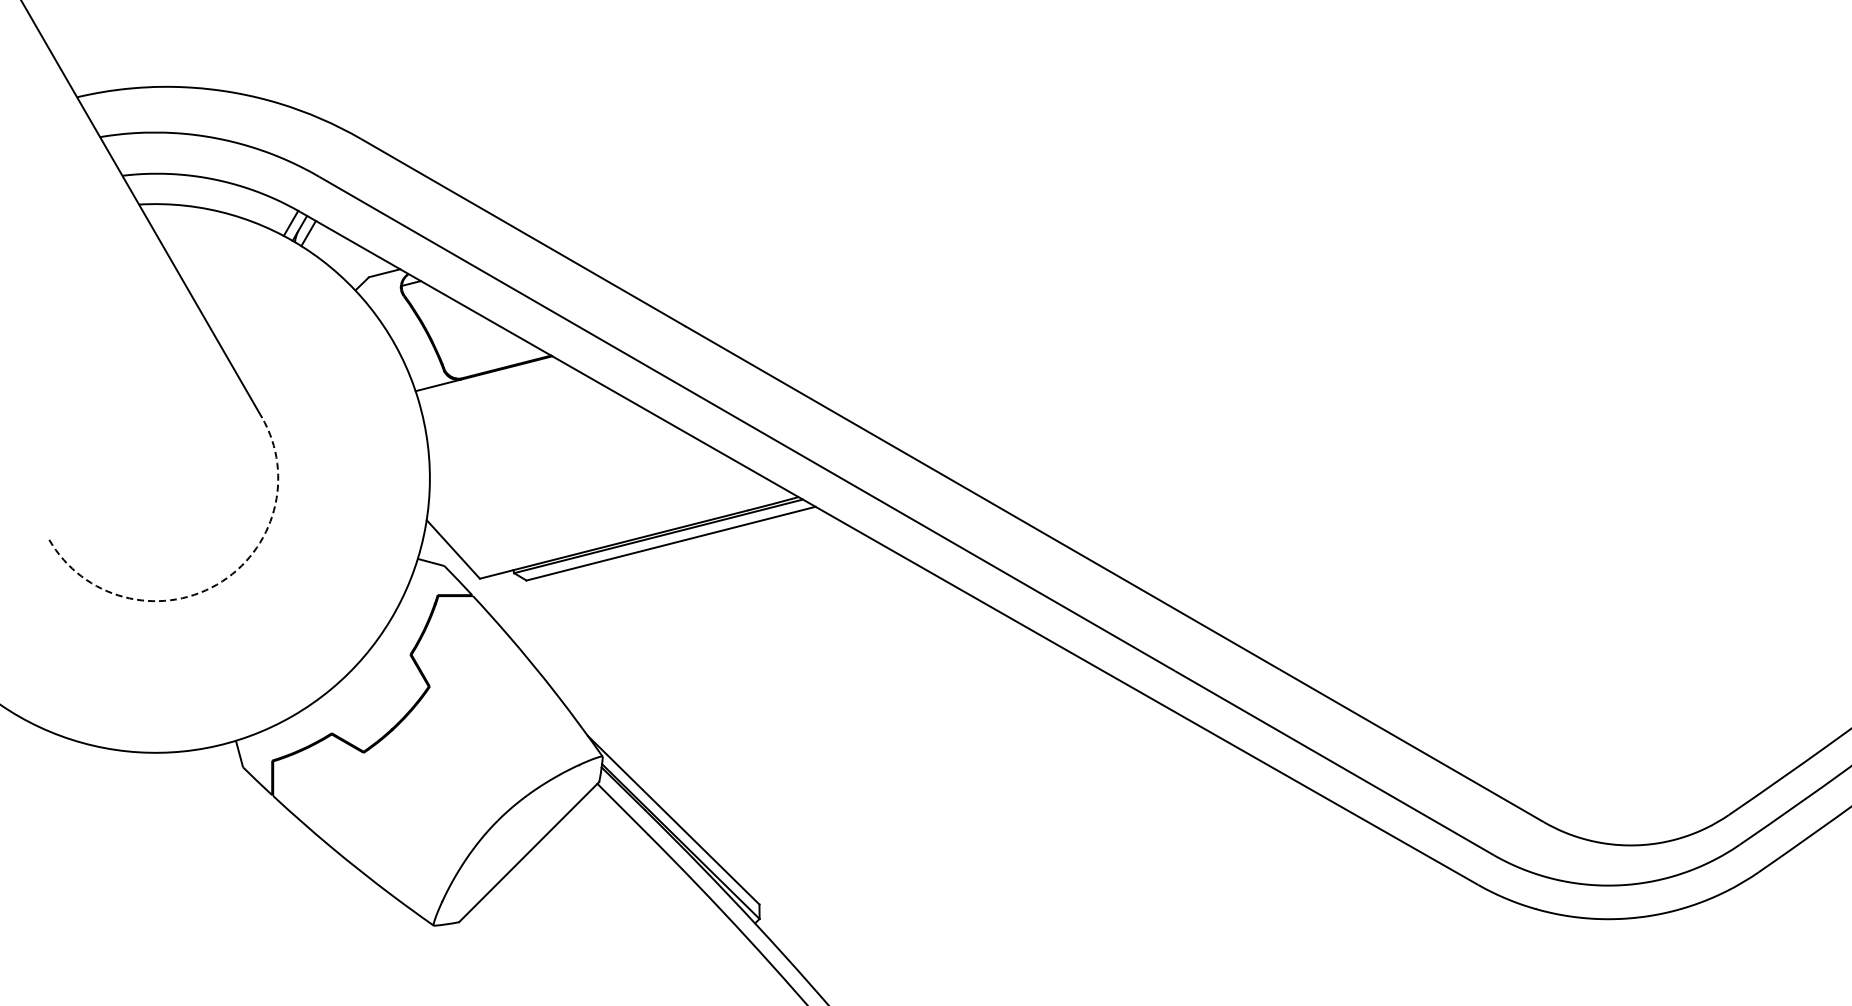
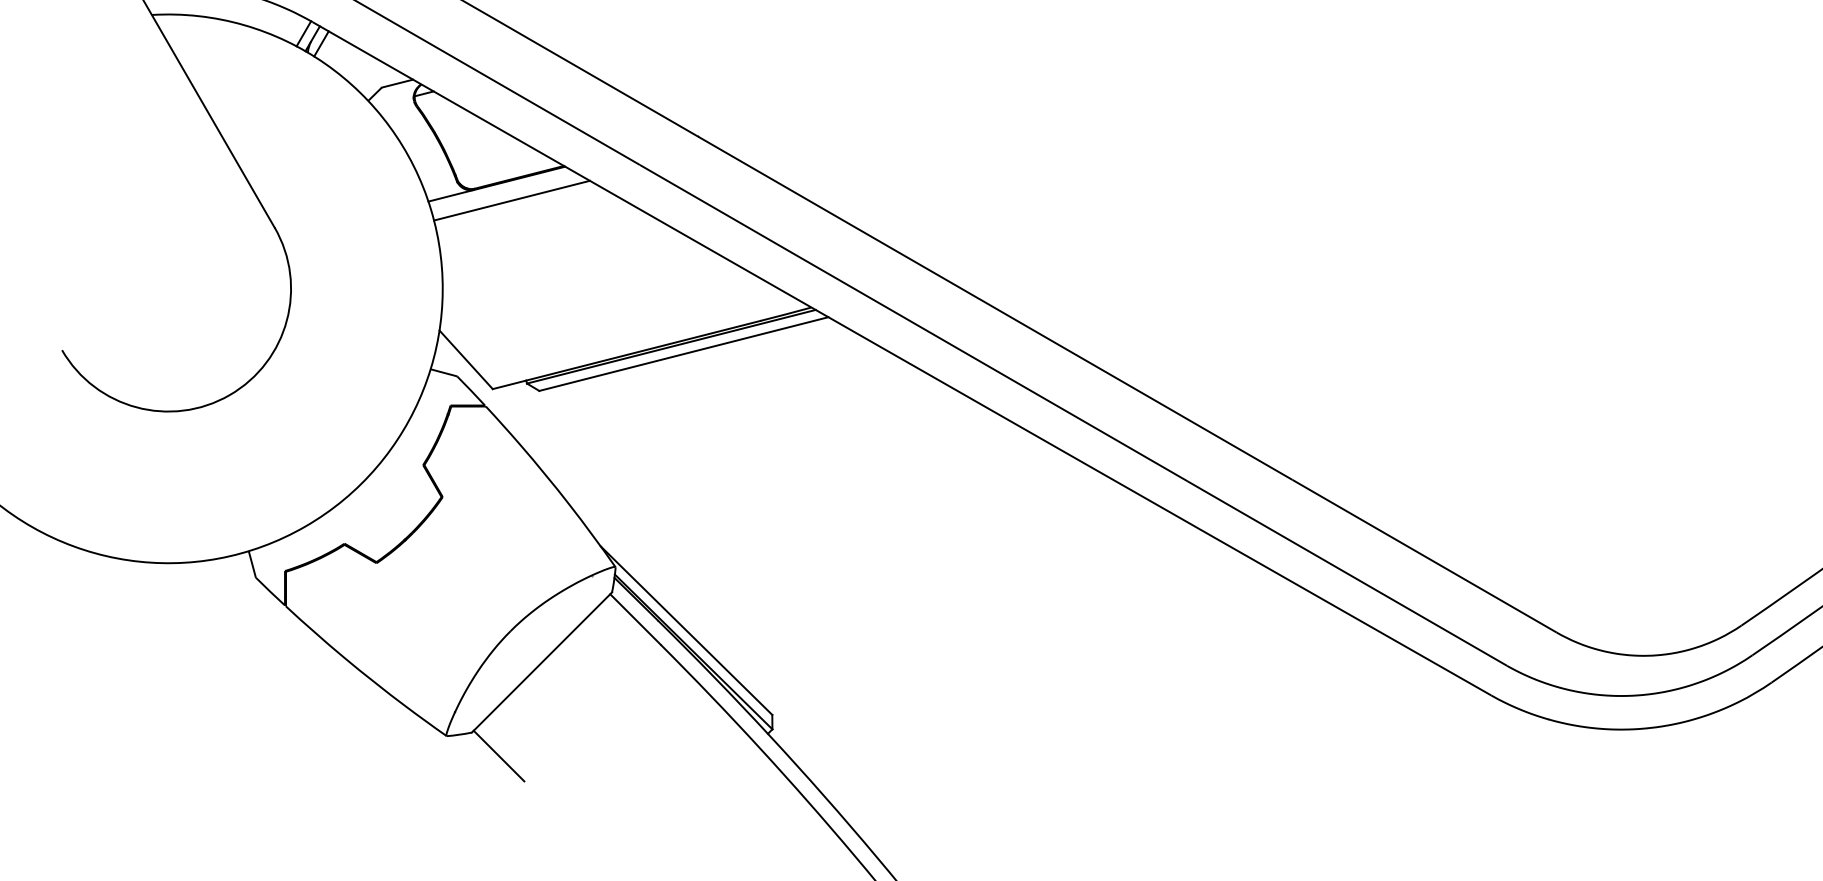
line: (499, 390) -> (512, 200), added
arc: (216, 584) -> (229, 394), dashed -> solid
line: (485, 945) -> (498, 755), added

